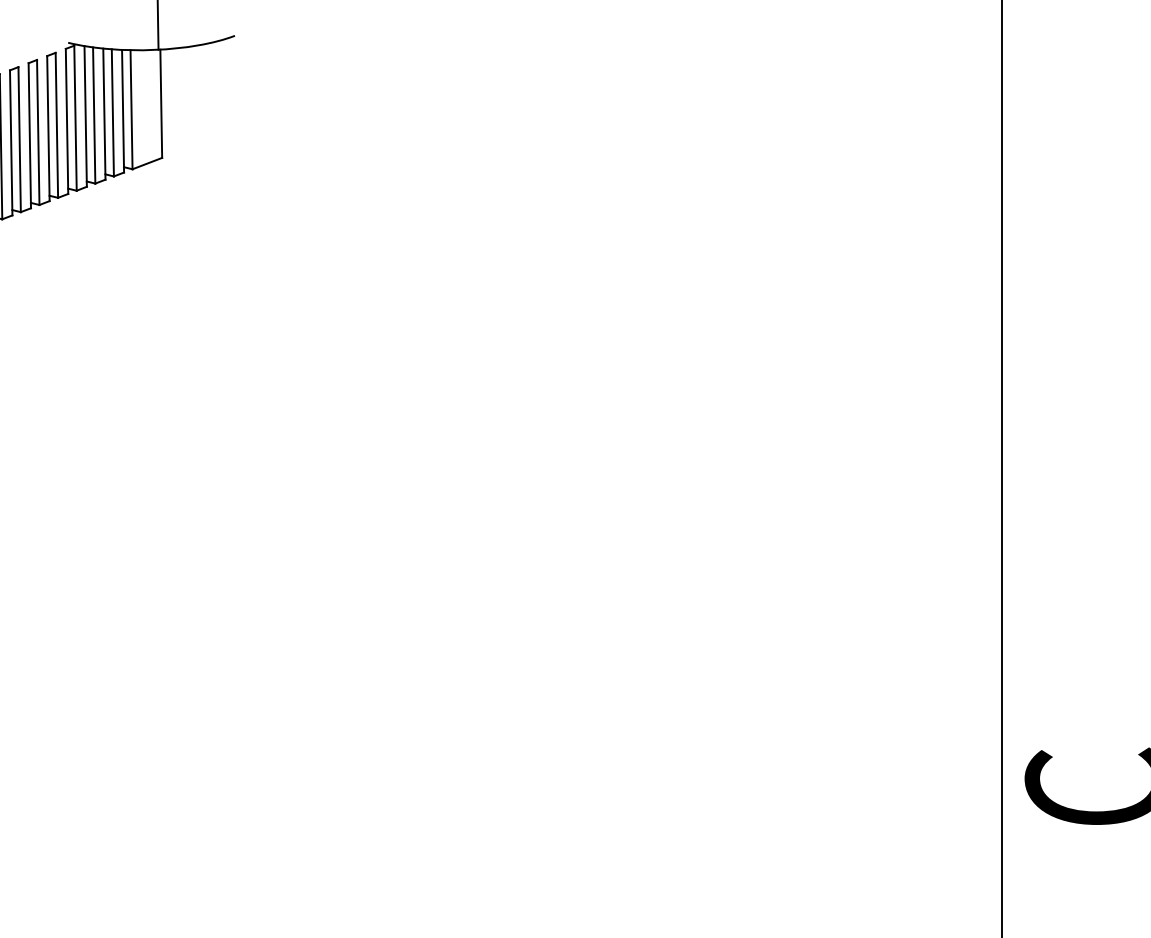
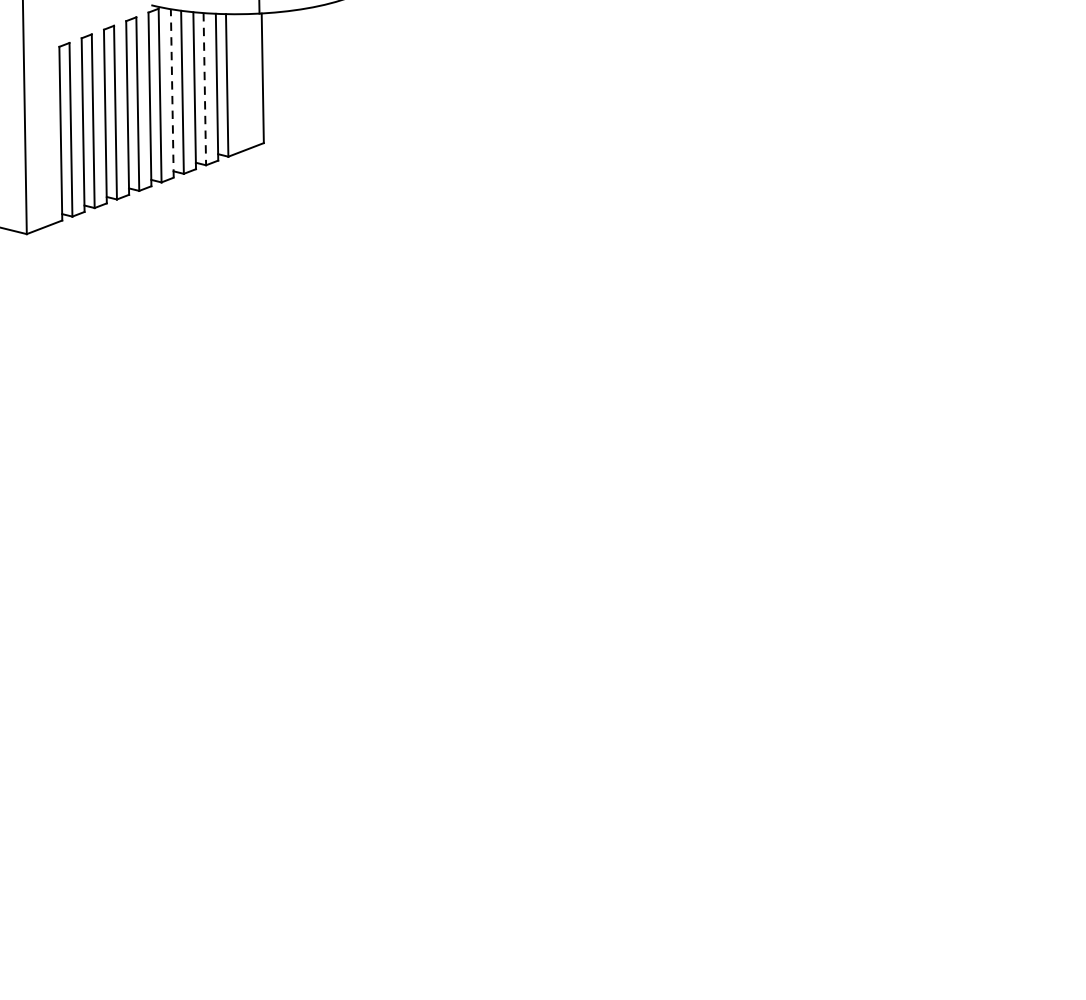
line: (112, 112) -> (204, 88), solid -> dashed
line: (85, 115) -> (172, 92), solid -> dashed

